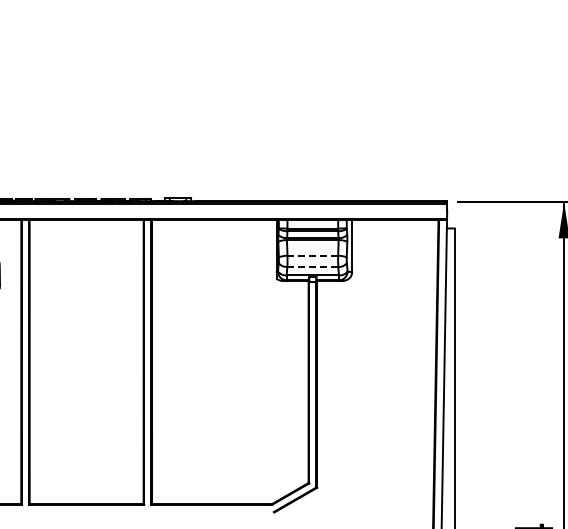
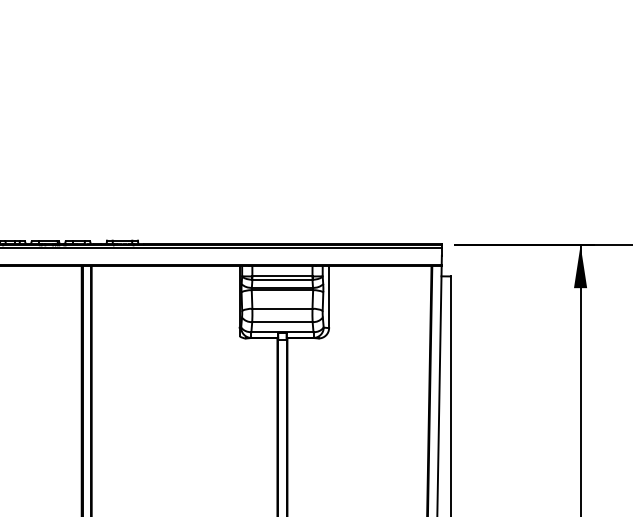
line: (312, 255) -> (282, 308), dashed -> solid
line: (312, 267) -> (282, 322), dashed -> solid

